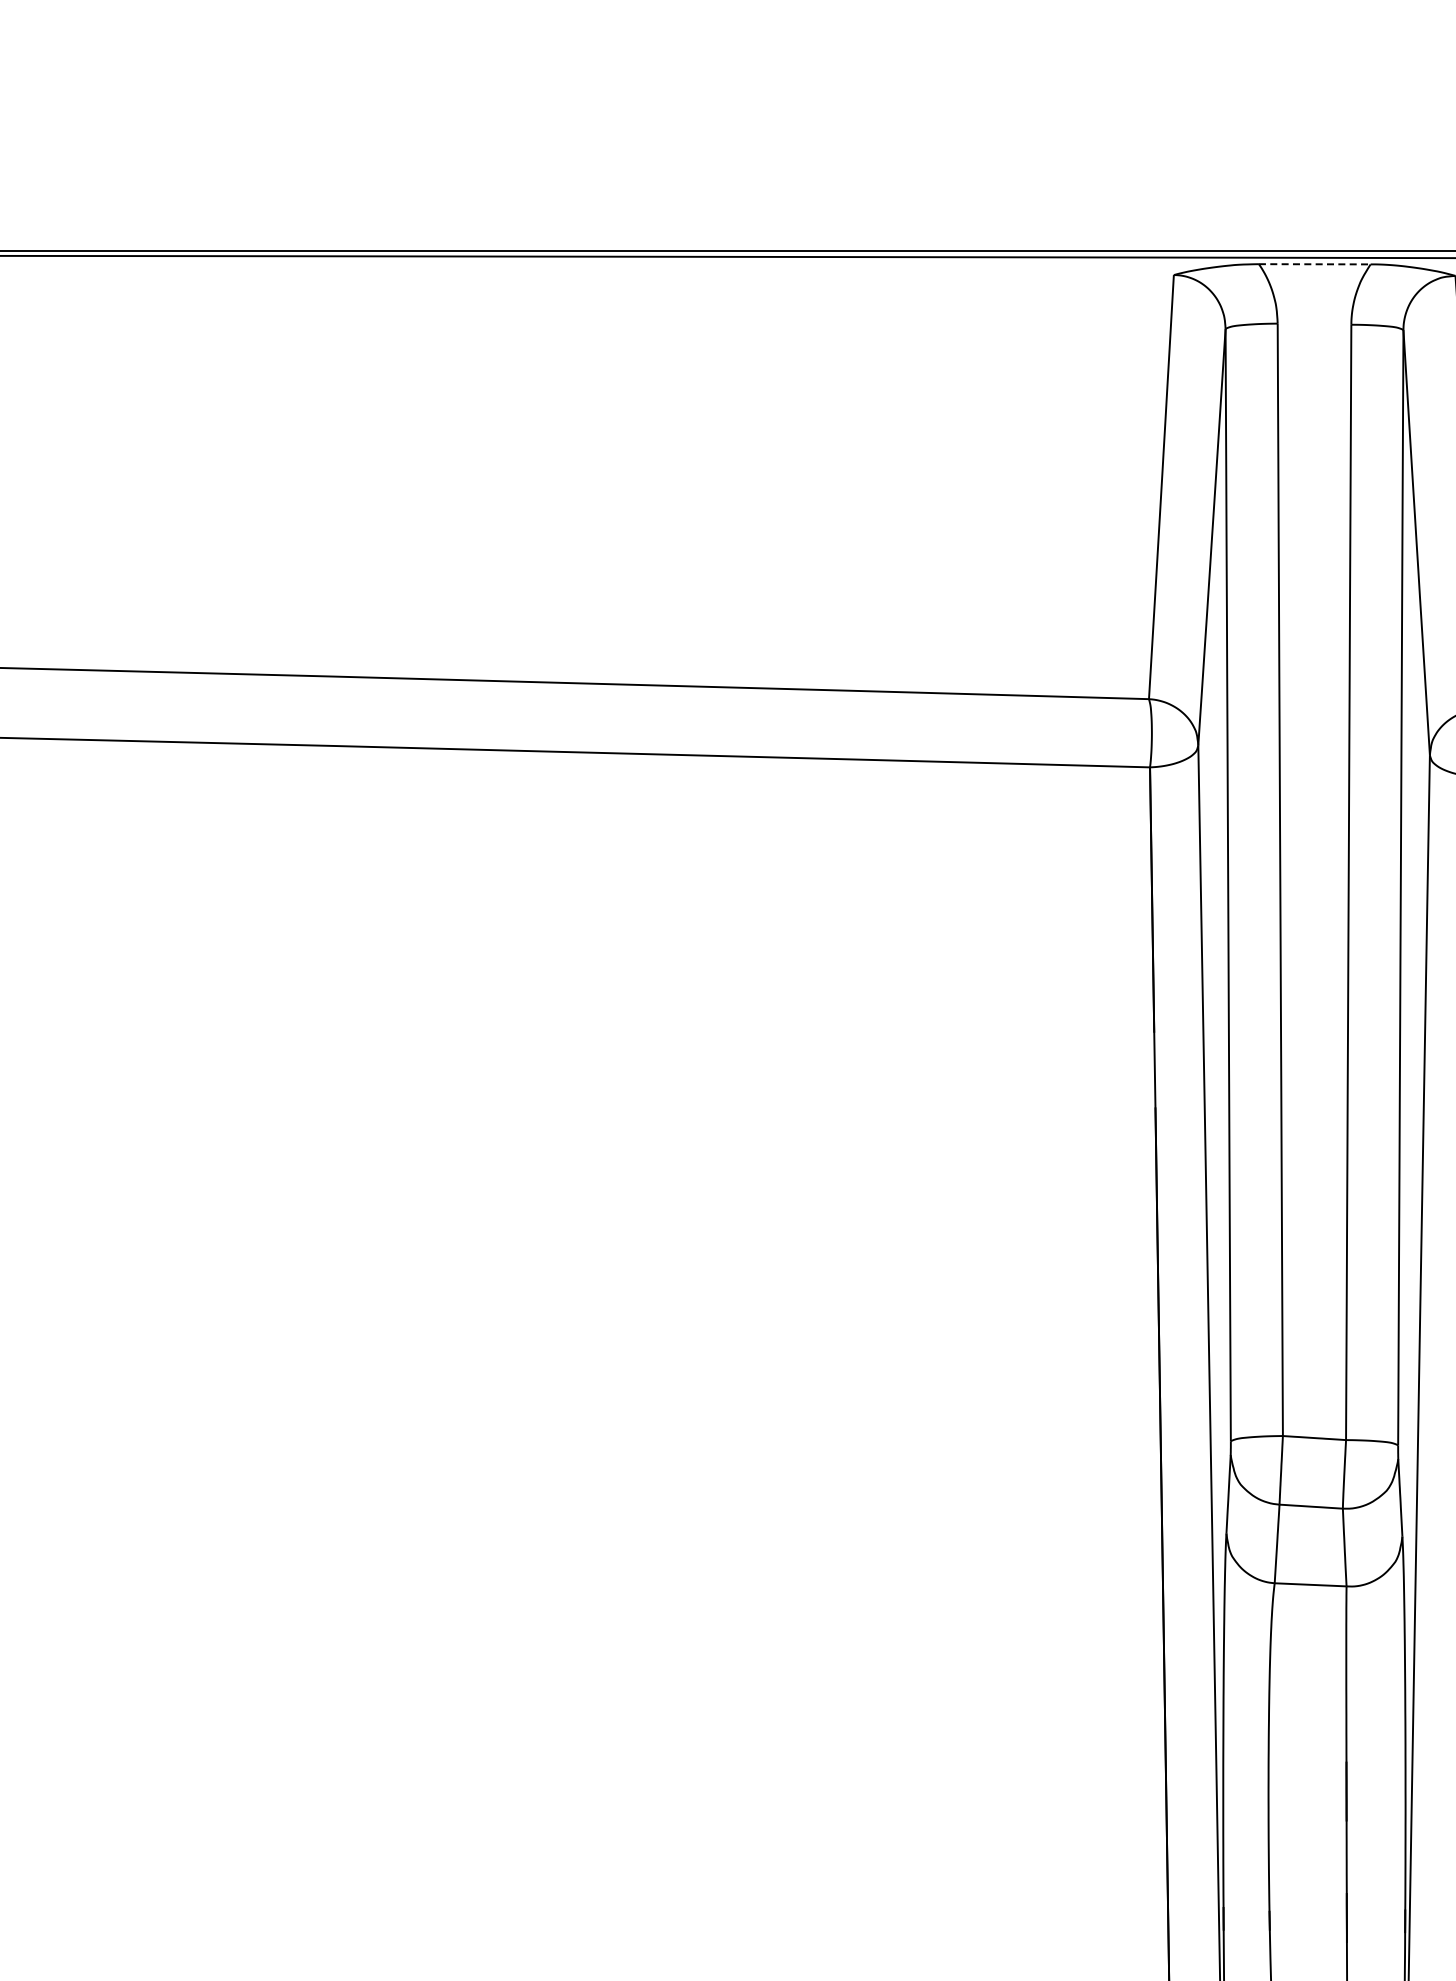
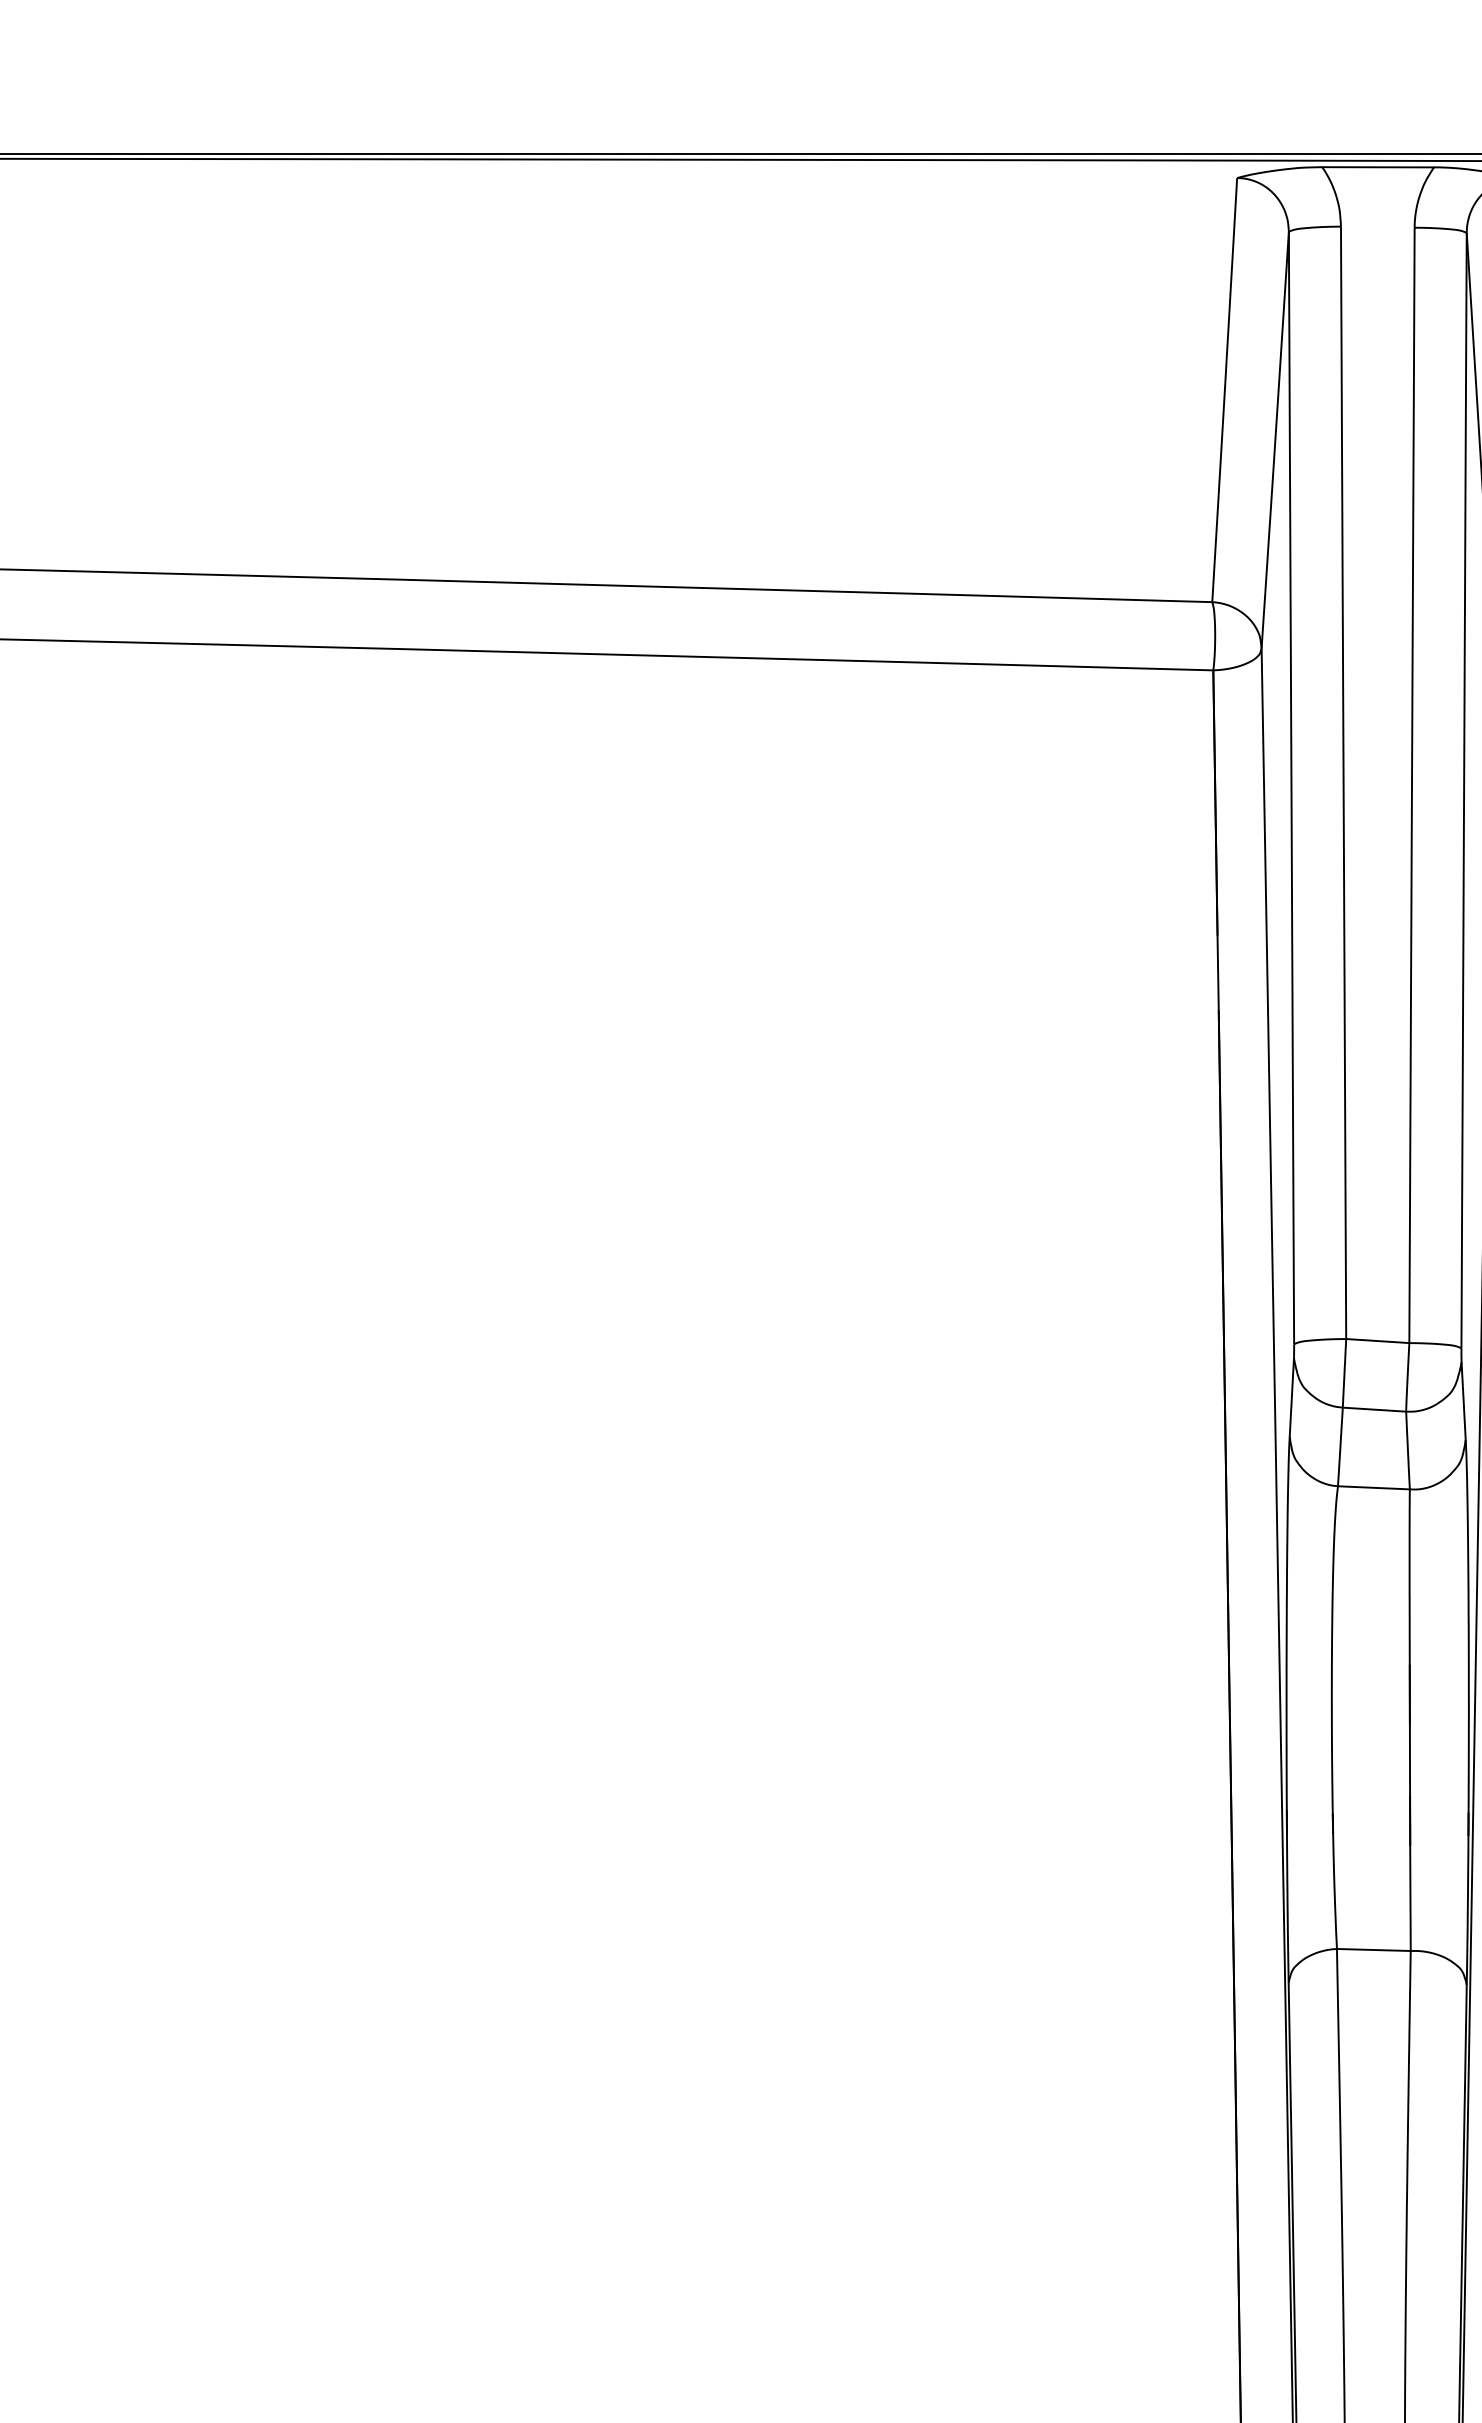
line: (1315, 264) -> (1378, 167), dashed -> solid

